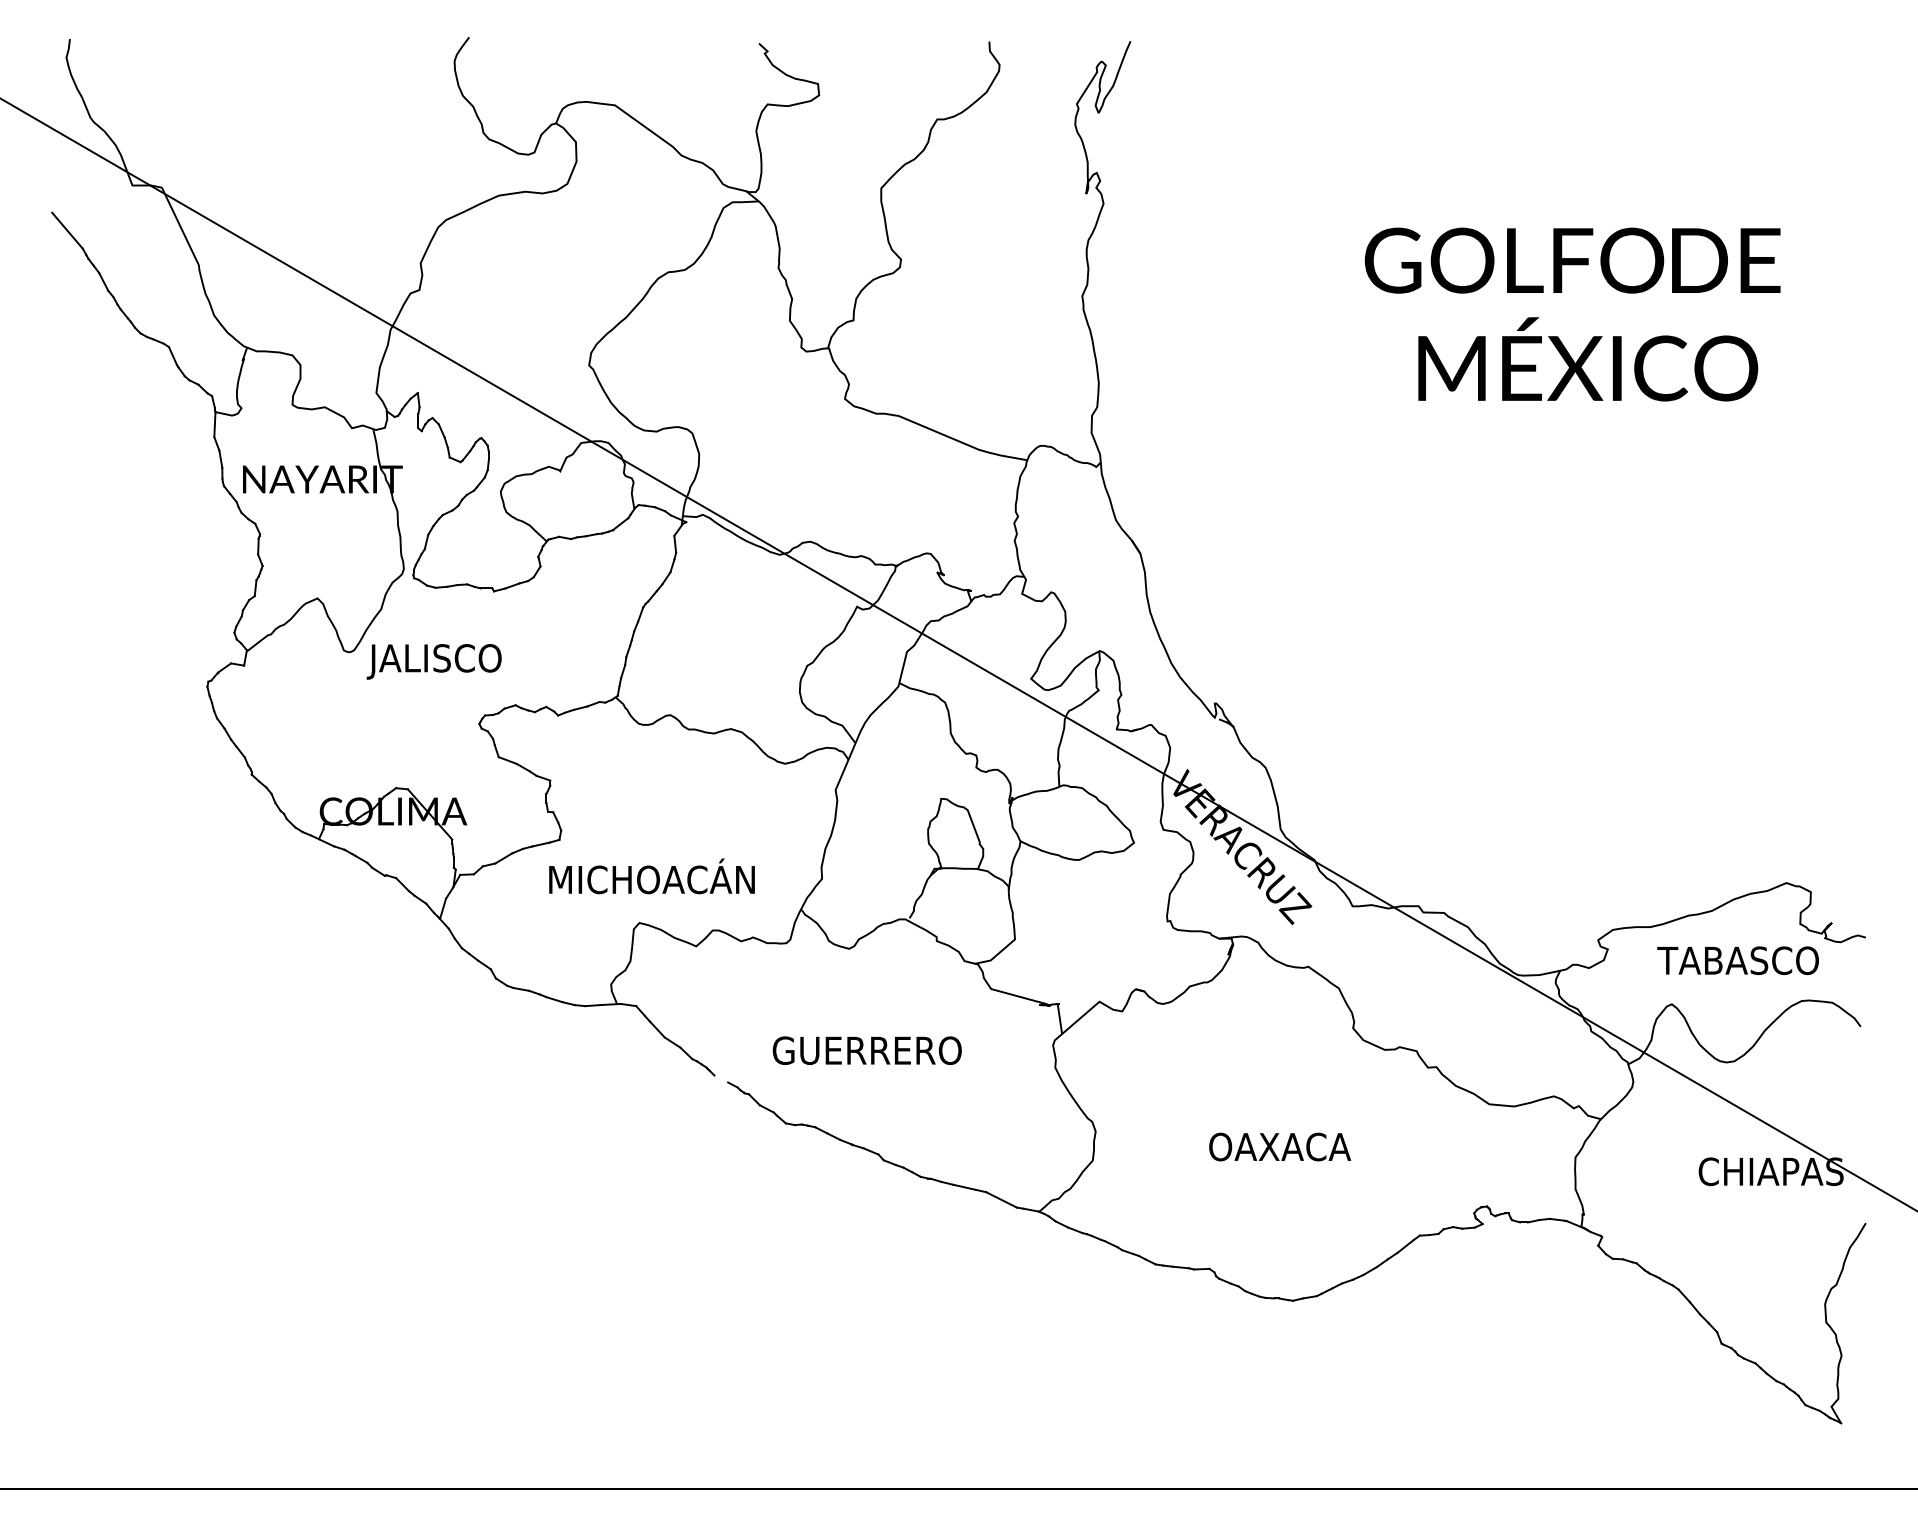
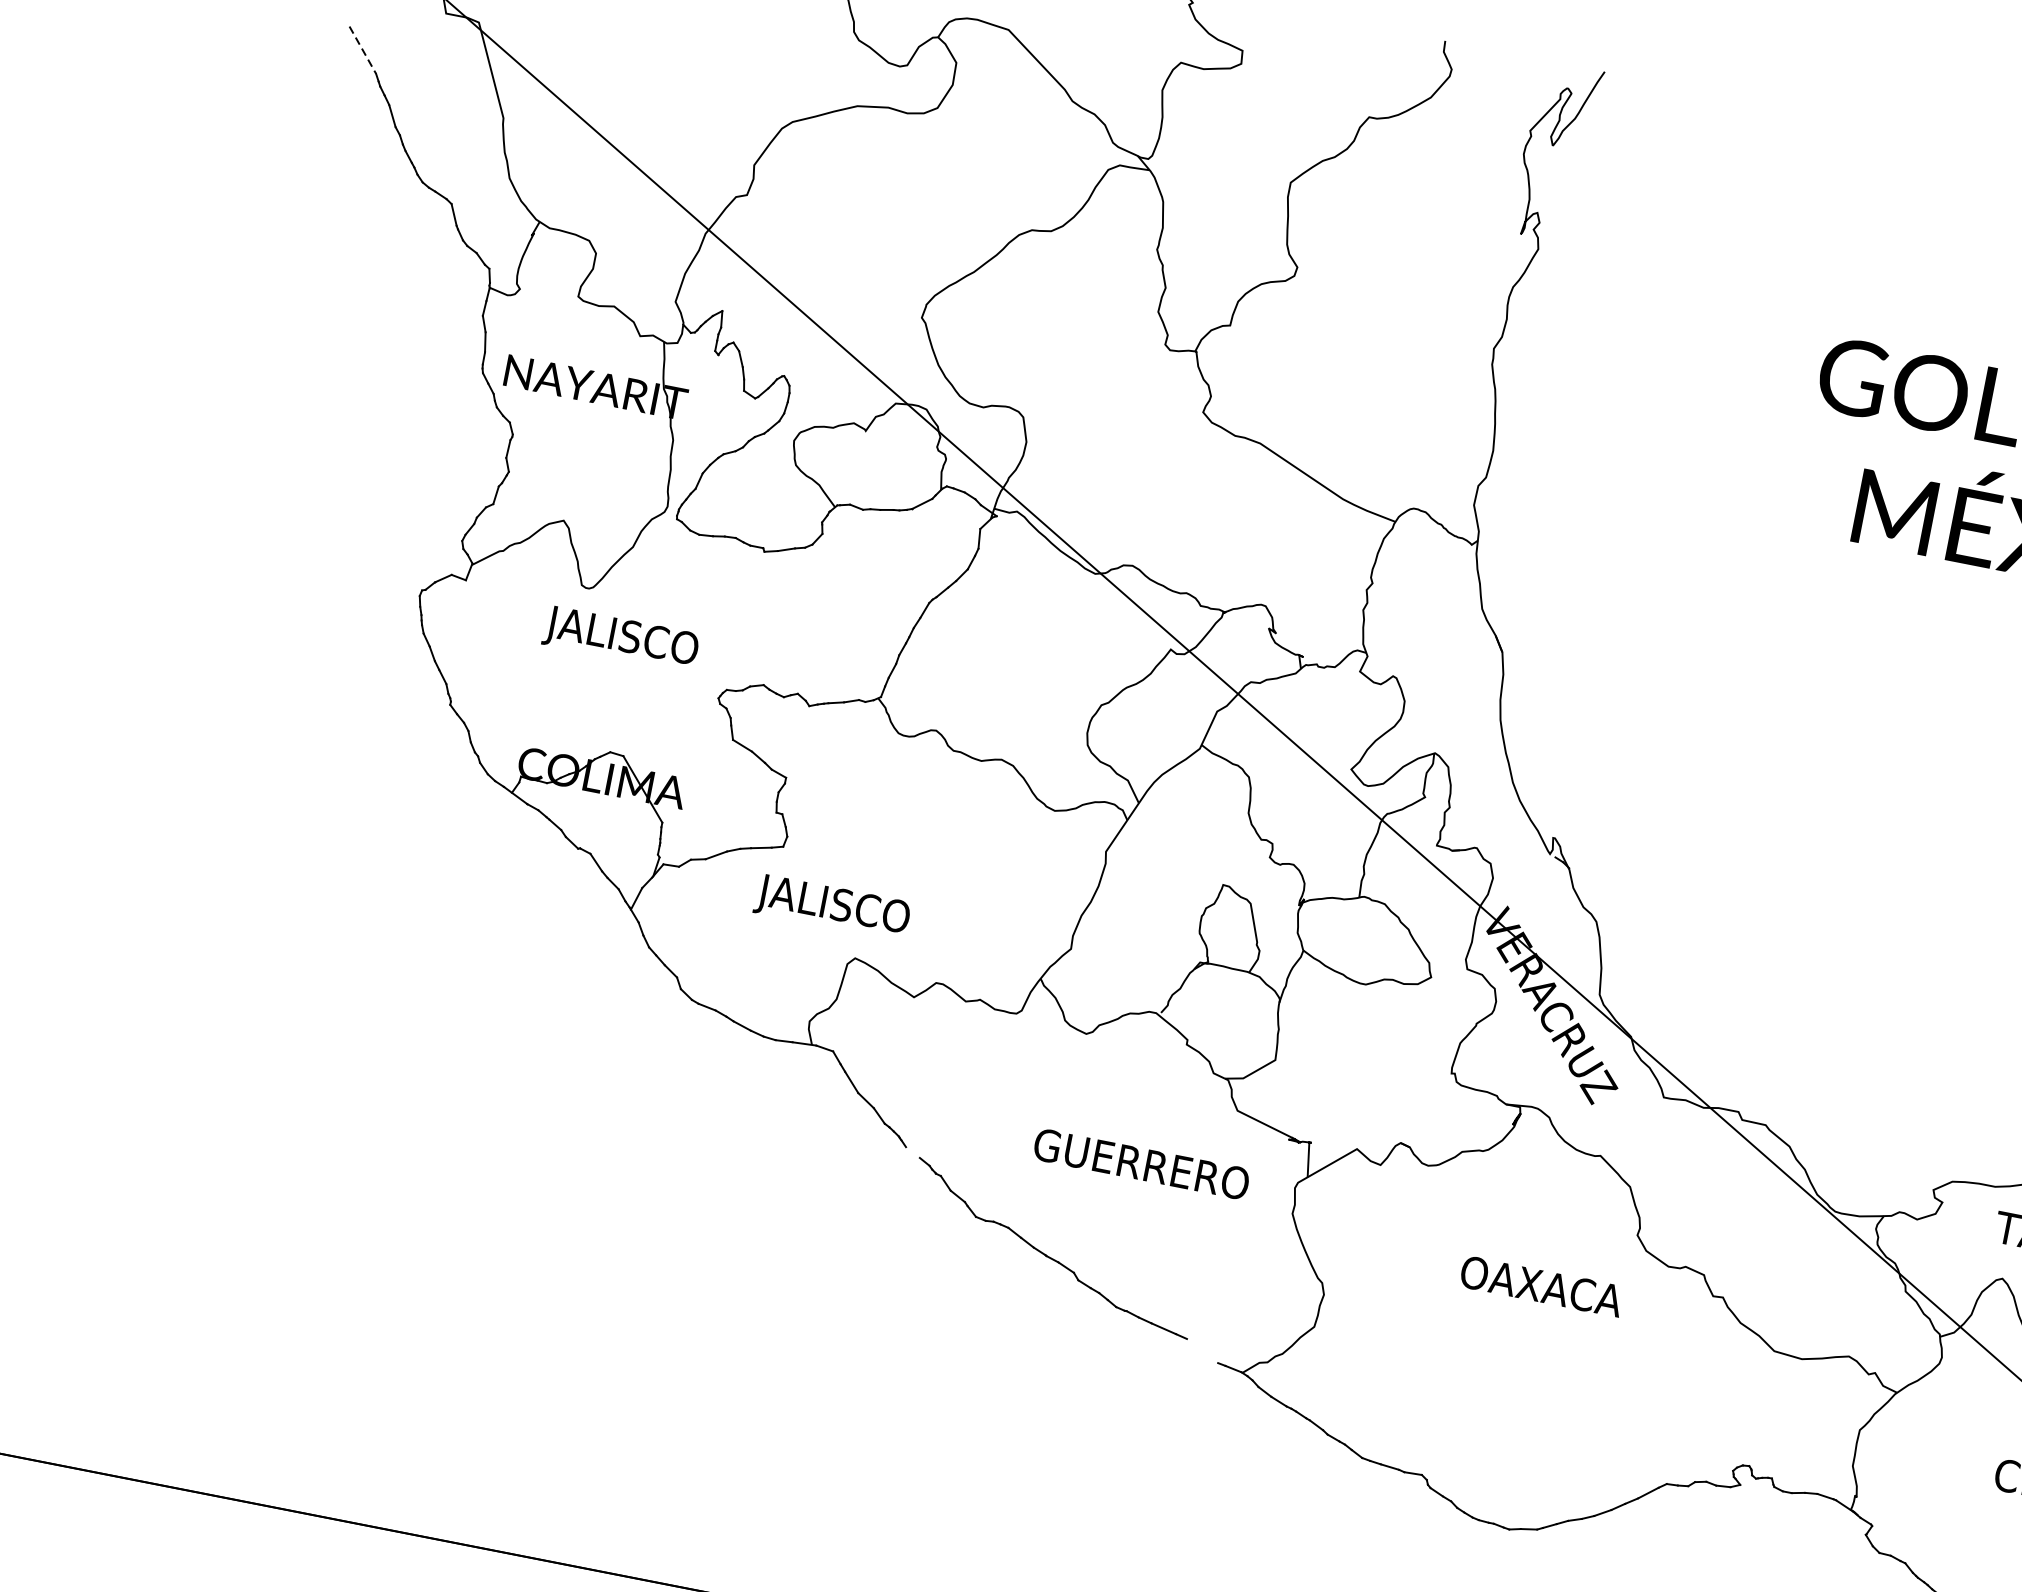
line: (67, 230) -> (362, 49), solid -> dashed
text: (433, 661) -> (620, 638), moved
text: (649, 879) -> (876, 911), MICHOACÁN -> JALISCO
text: (866, 1050) -> (1140, 1163), moved
text: (1280, 1146) -> (1542, 1285), moved
line: (1001, 1199) -> (1202, 1350), removed

